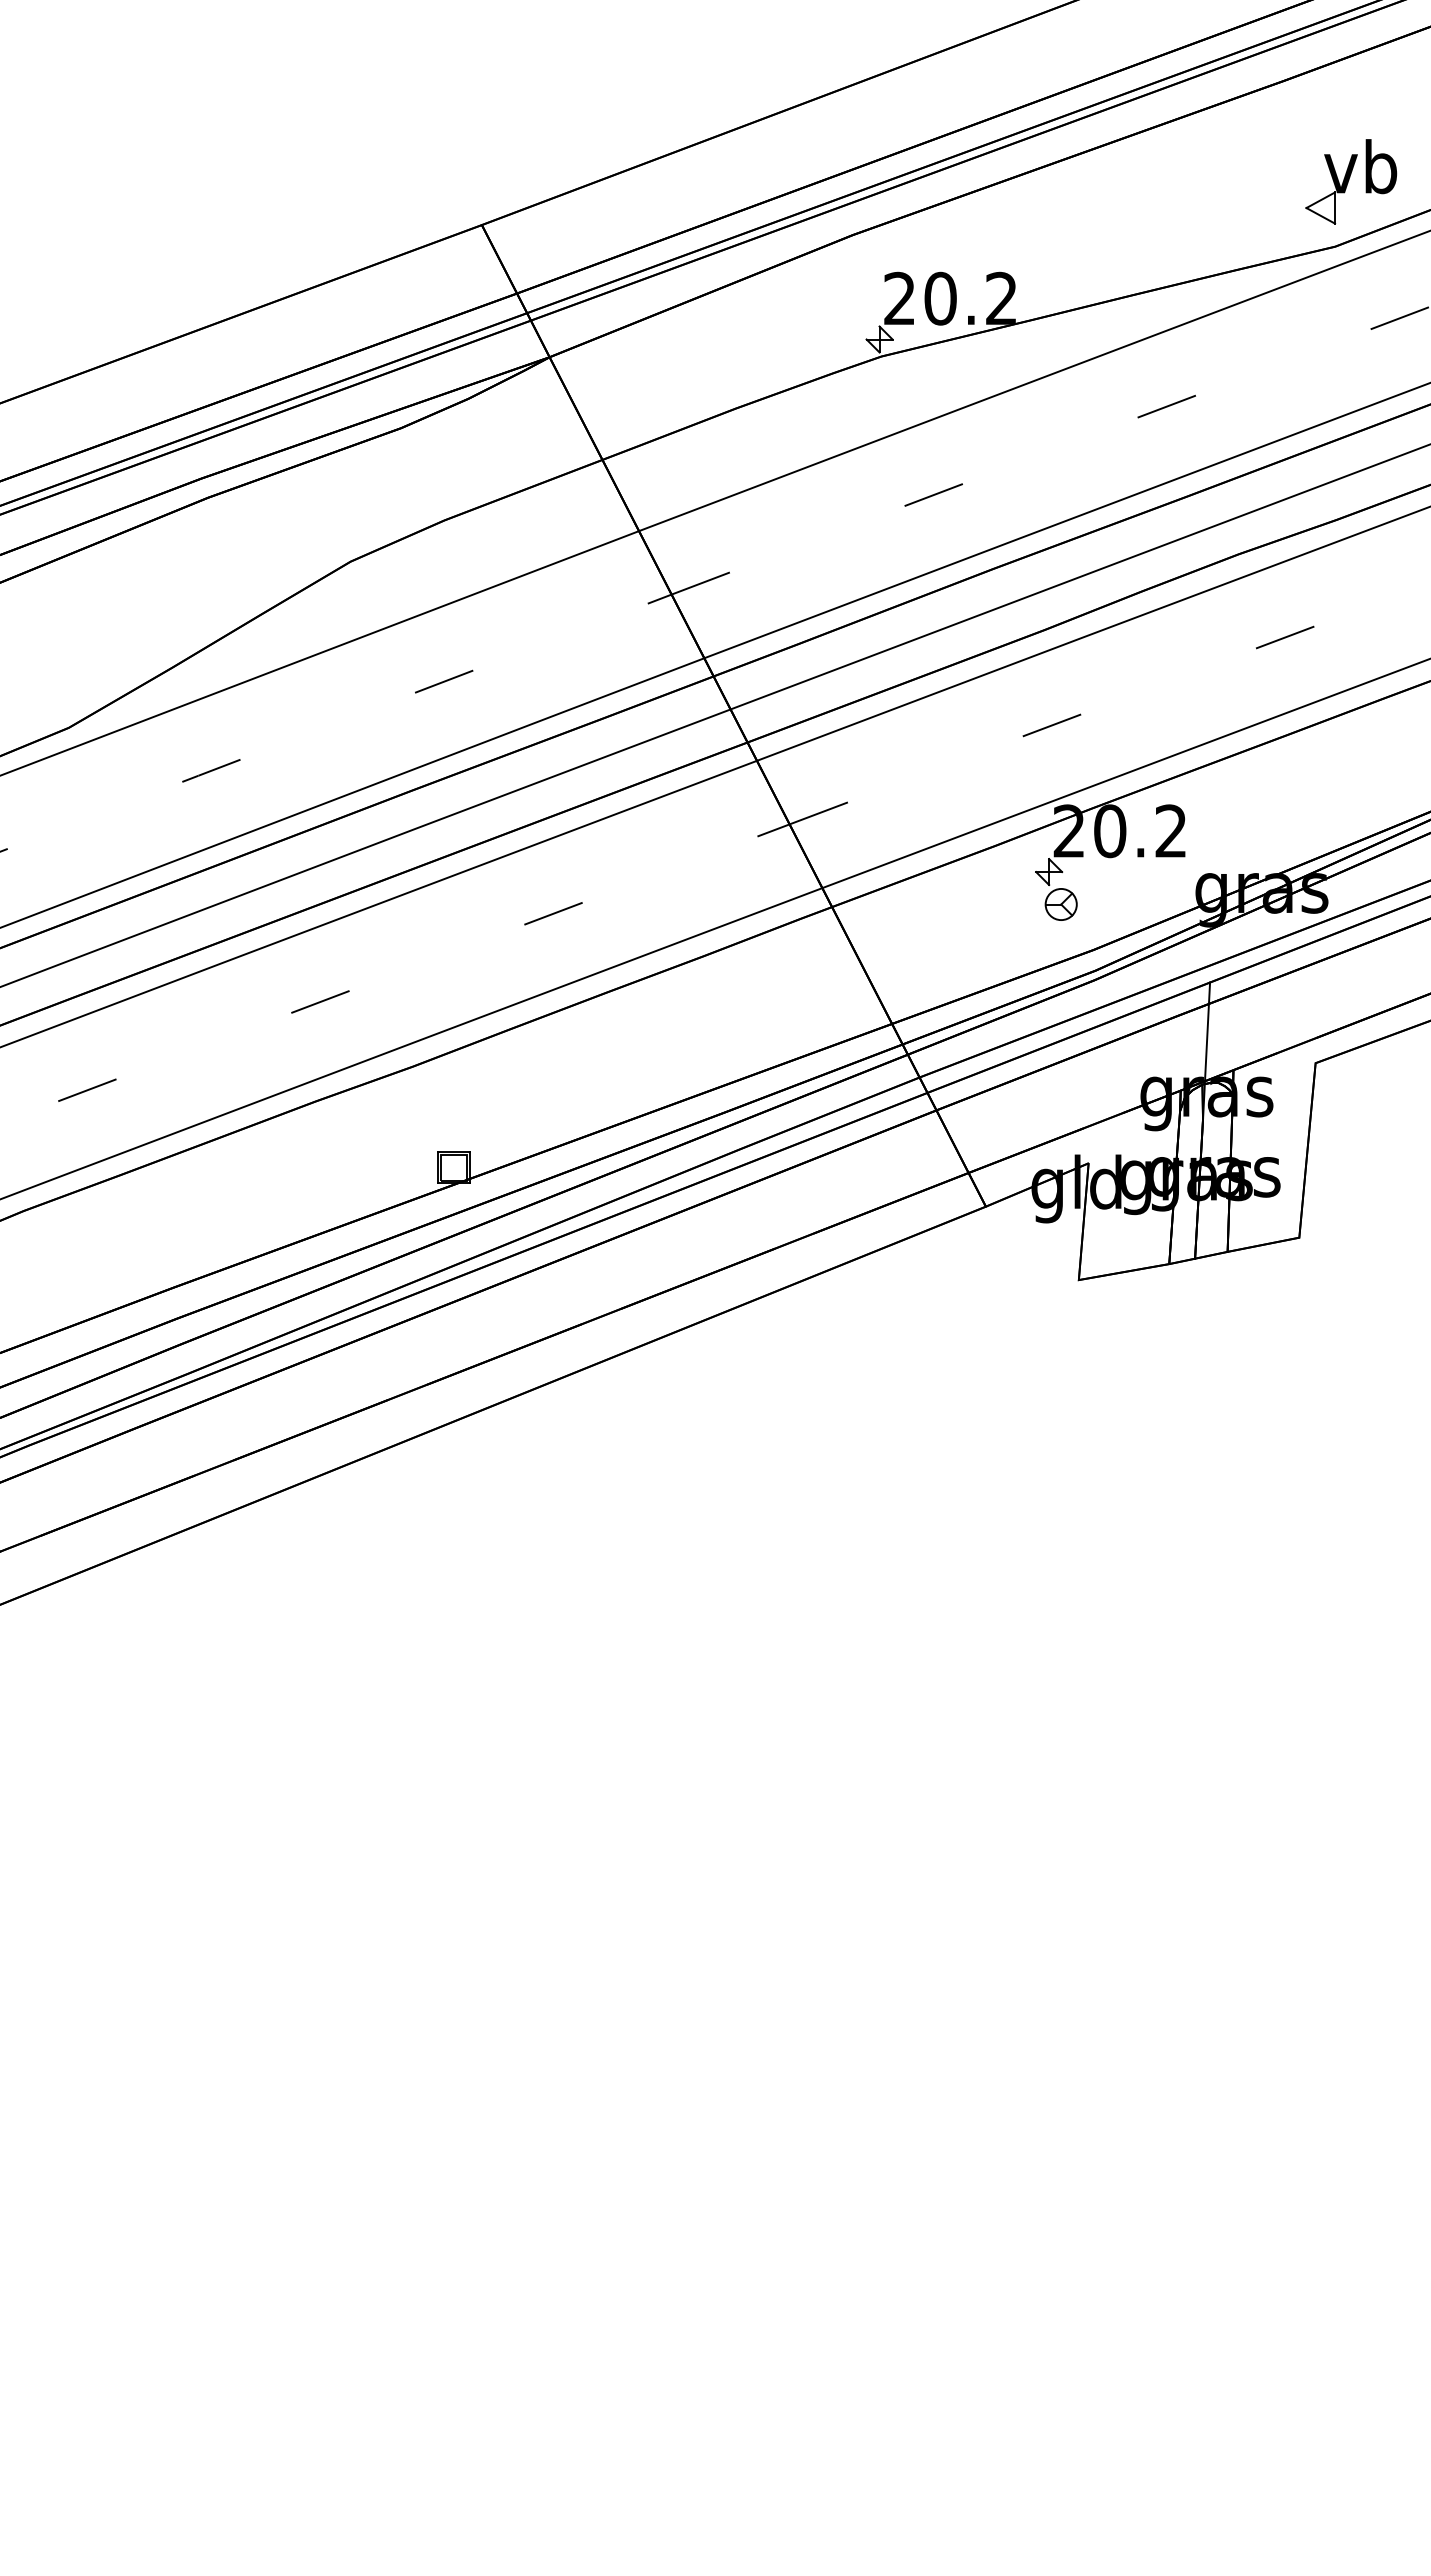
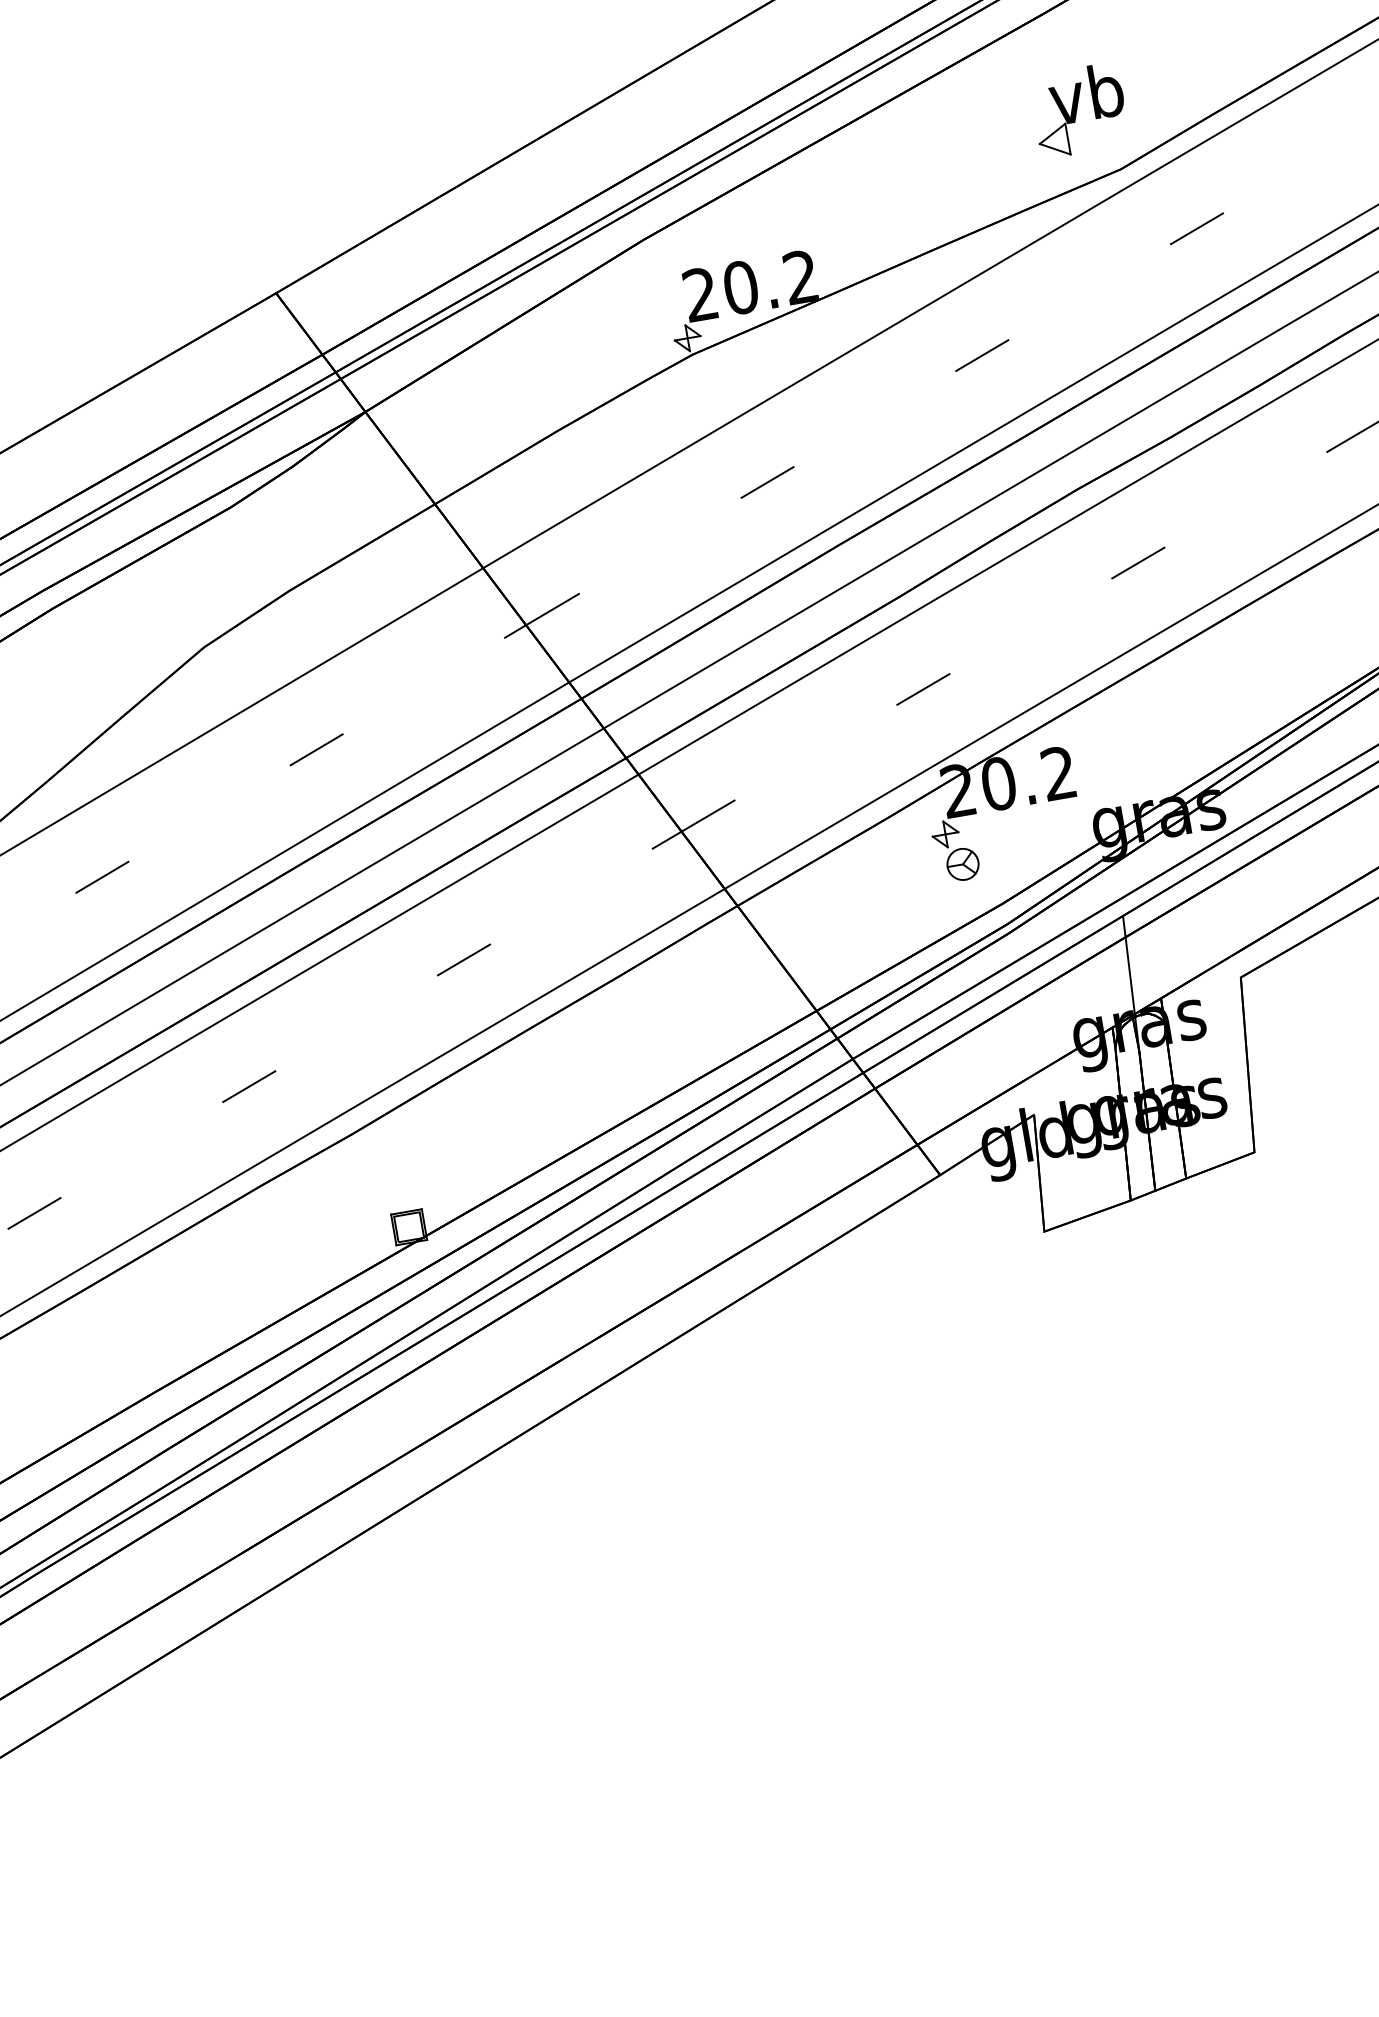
part: (1351, 181) -> (1079, 110), moved

